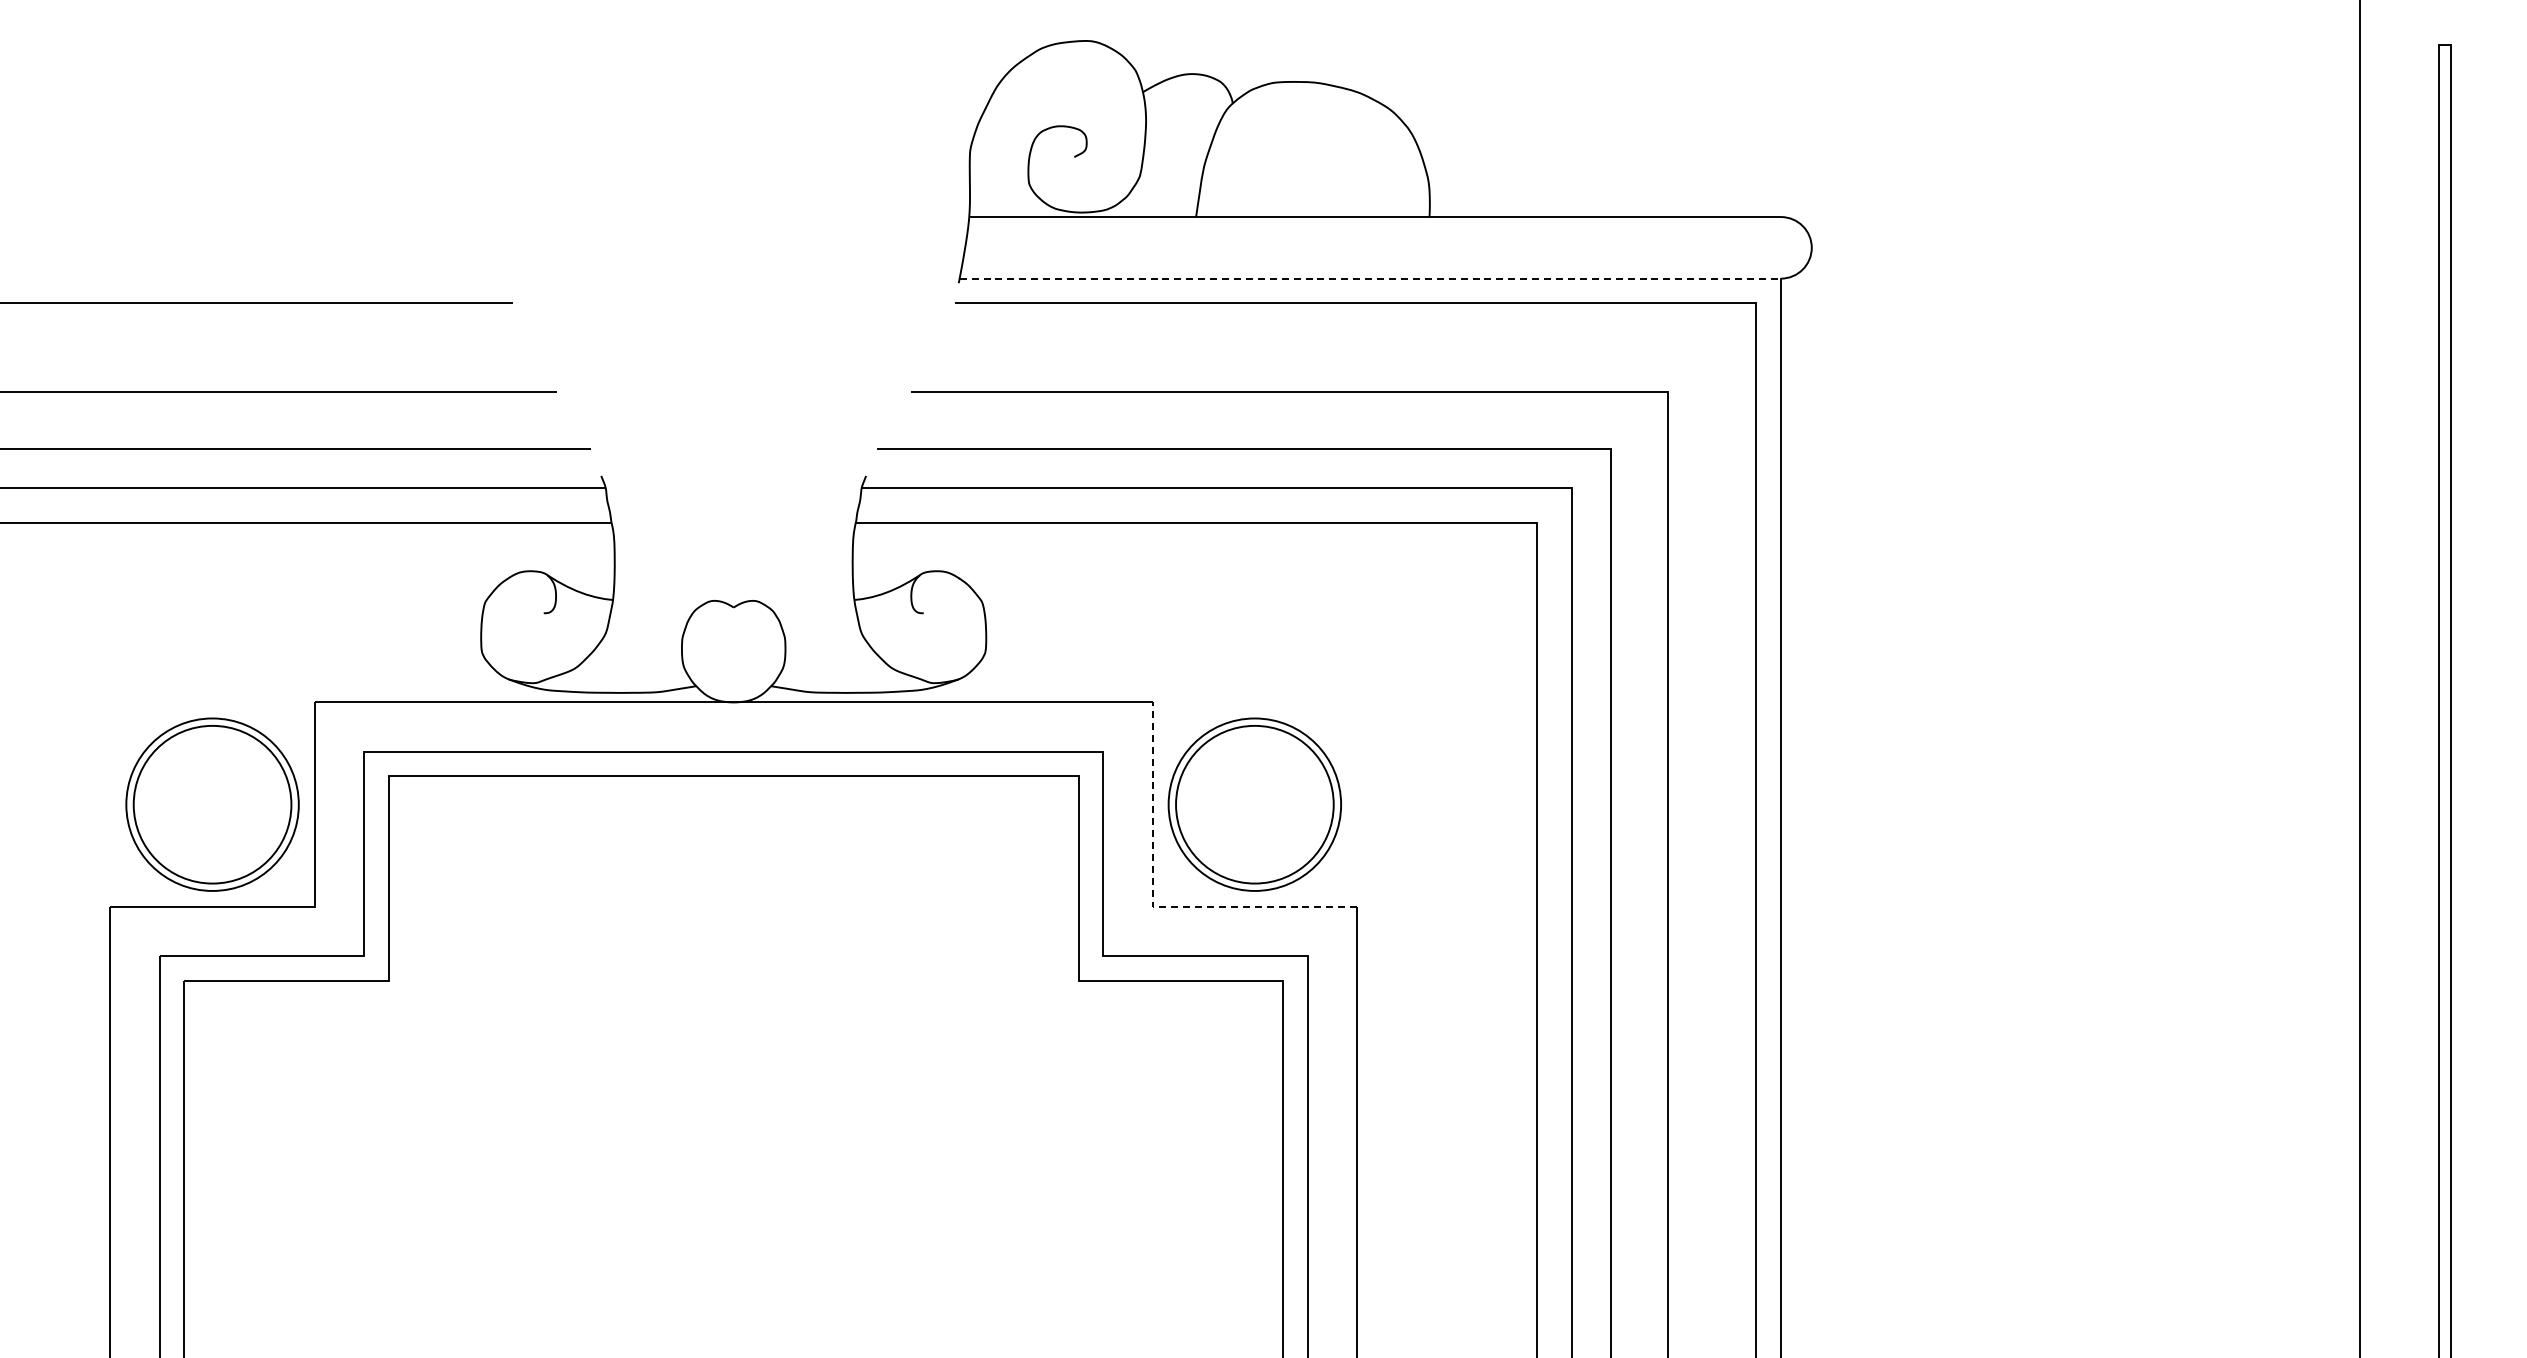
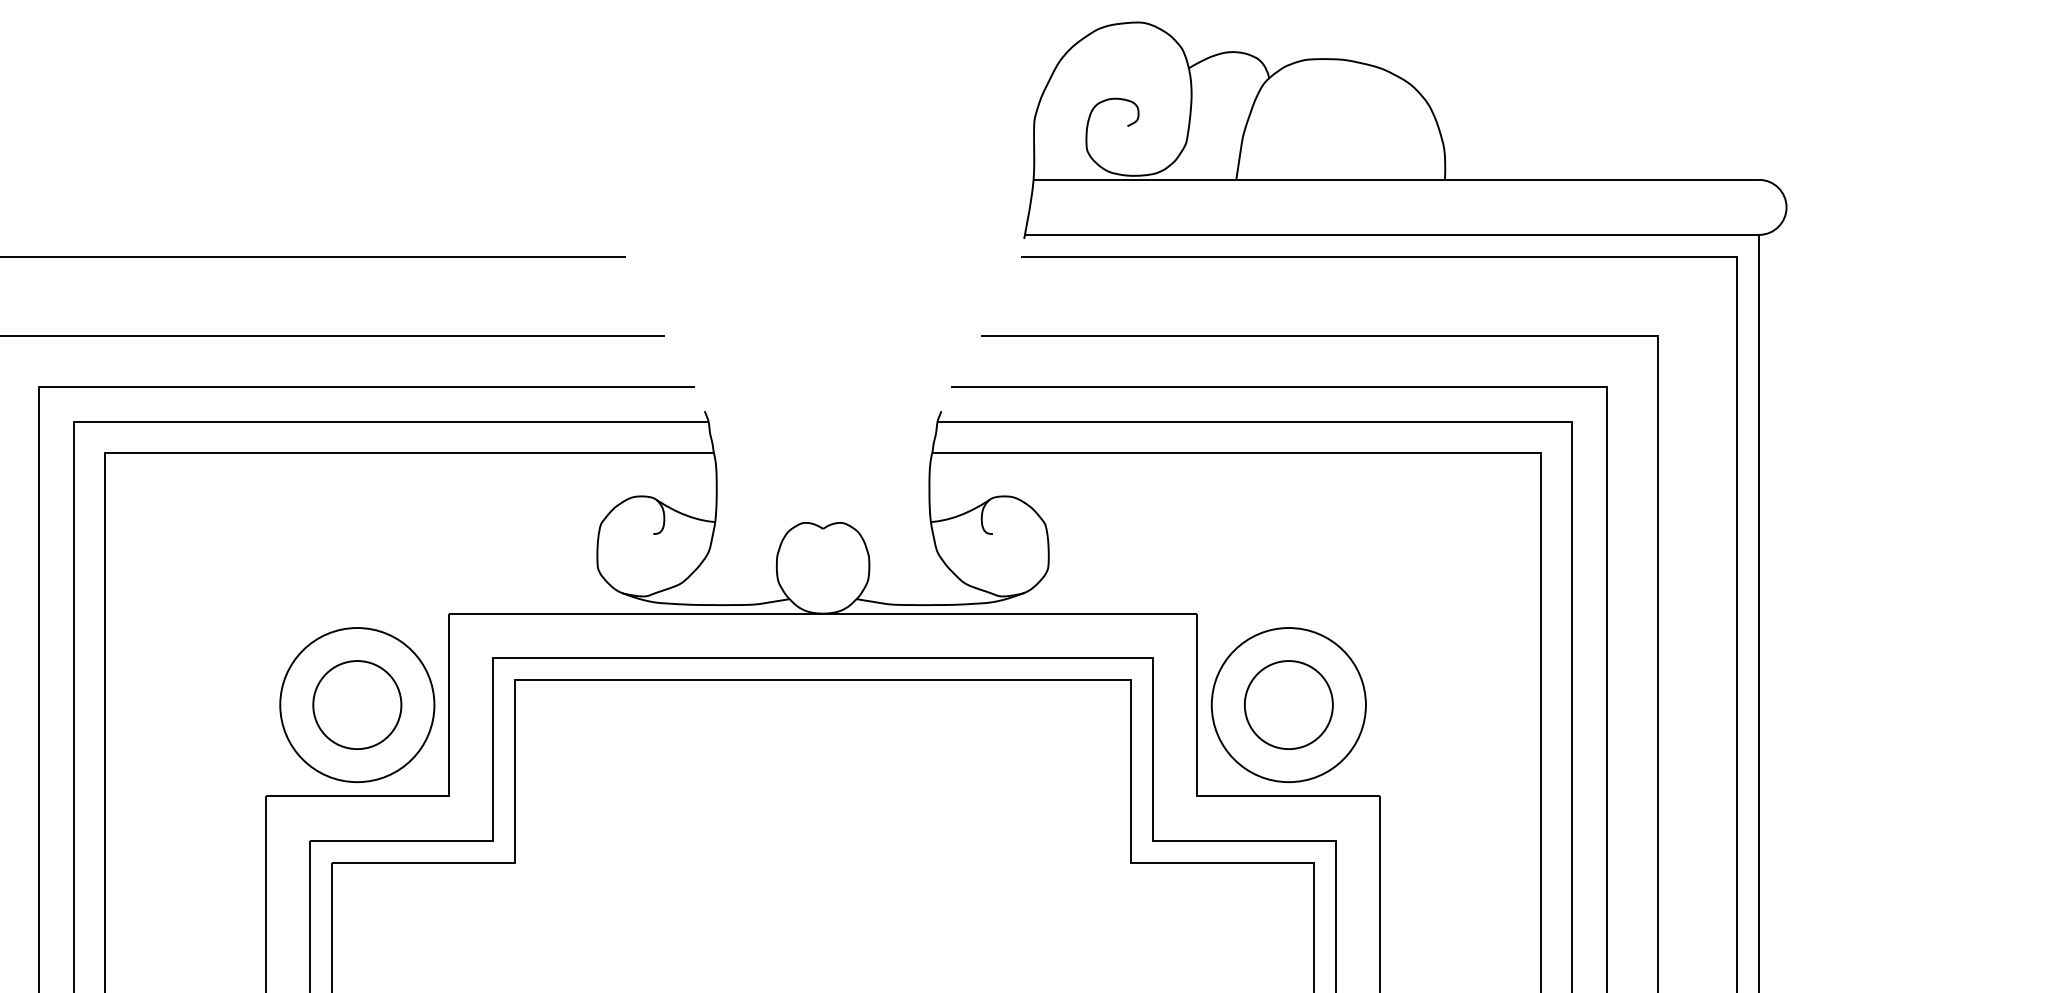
line: (1370, 278) -> (1392, 234), dashed -> solid
circle: (212, 804) -> (357, 704), size x0.62
circle: (1254, 804) -> (1288, 704), size x0.62
line: (1152, 906) -> (1197, 796), dashed -> solid

